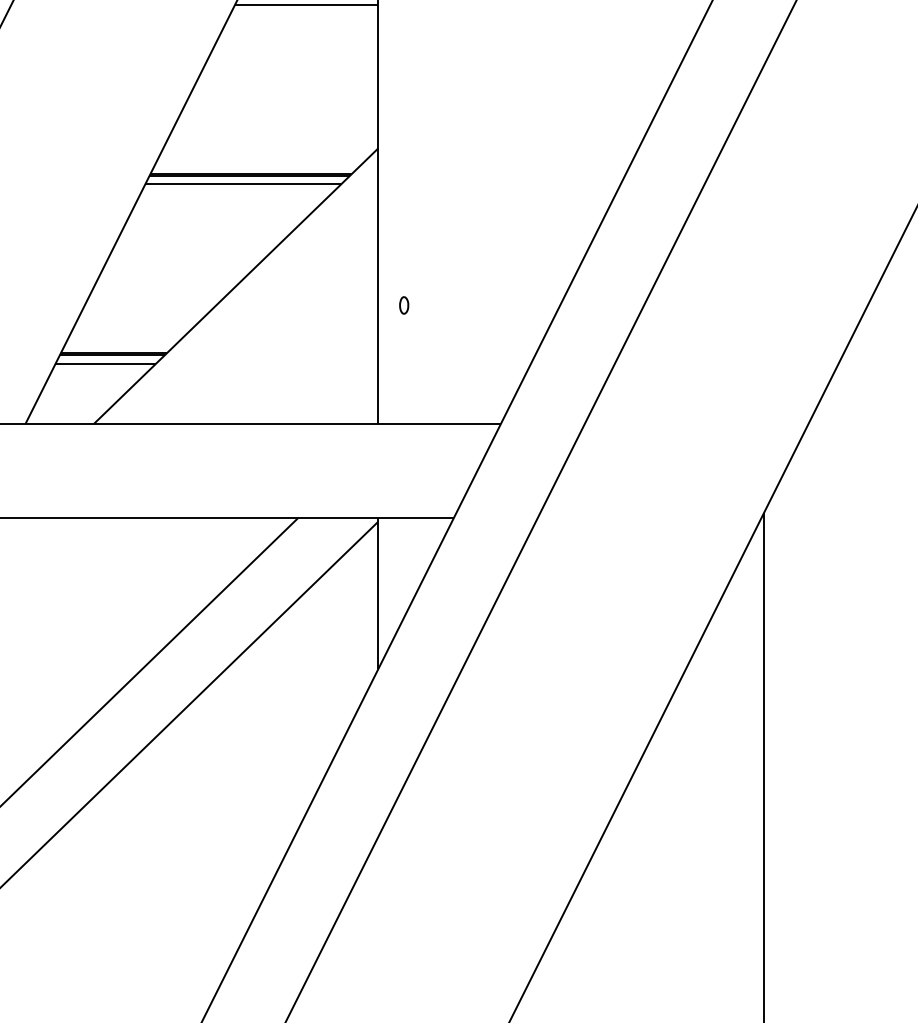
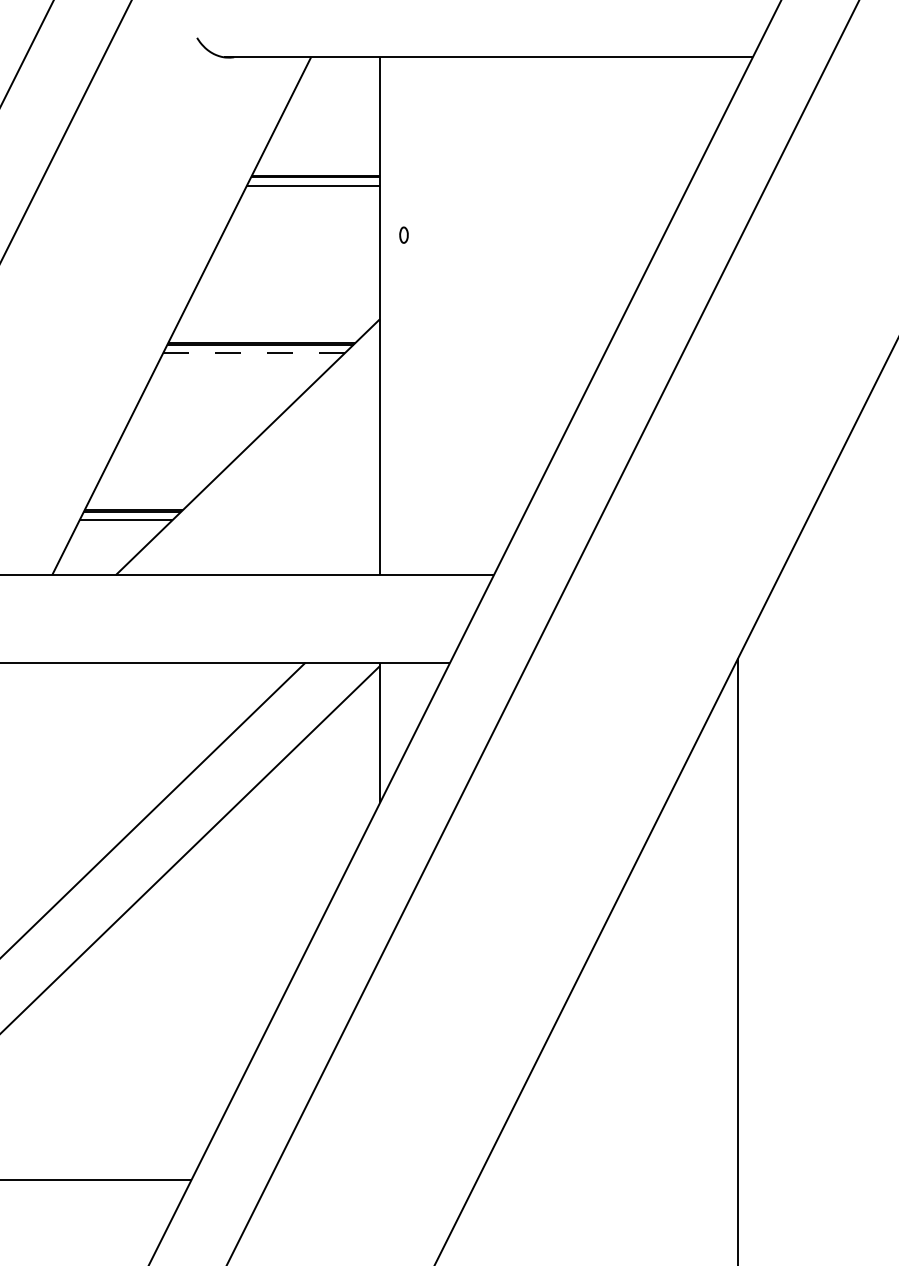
line: (243, 184) -> (254, 352), solid -> dashed
part: (403, 304) -> (403, 234), moved

